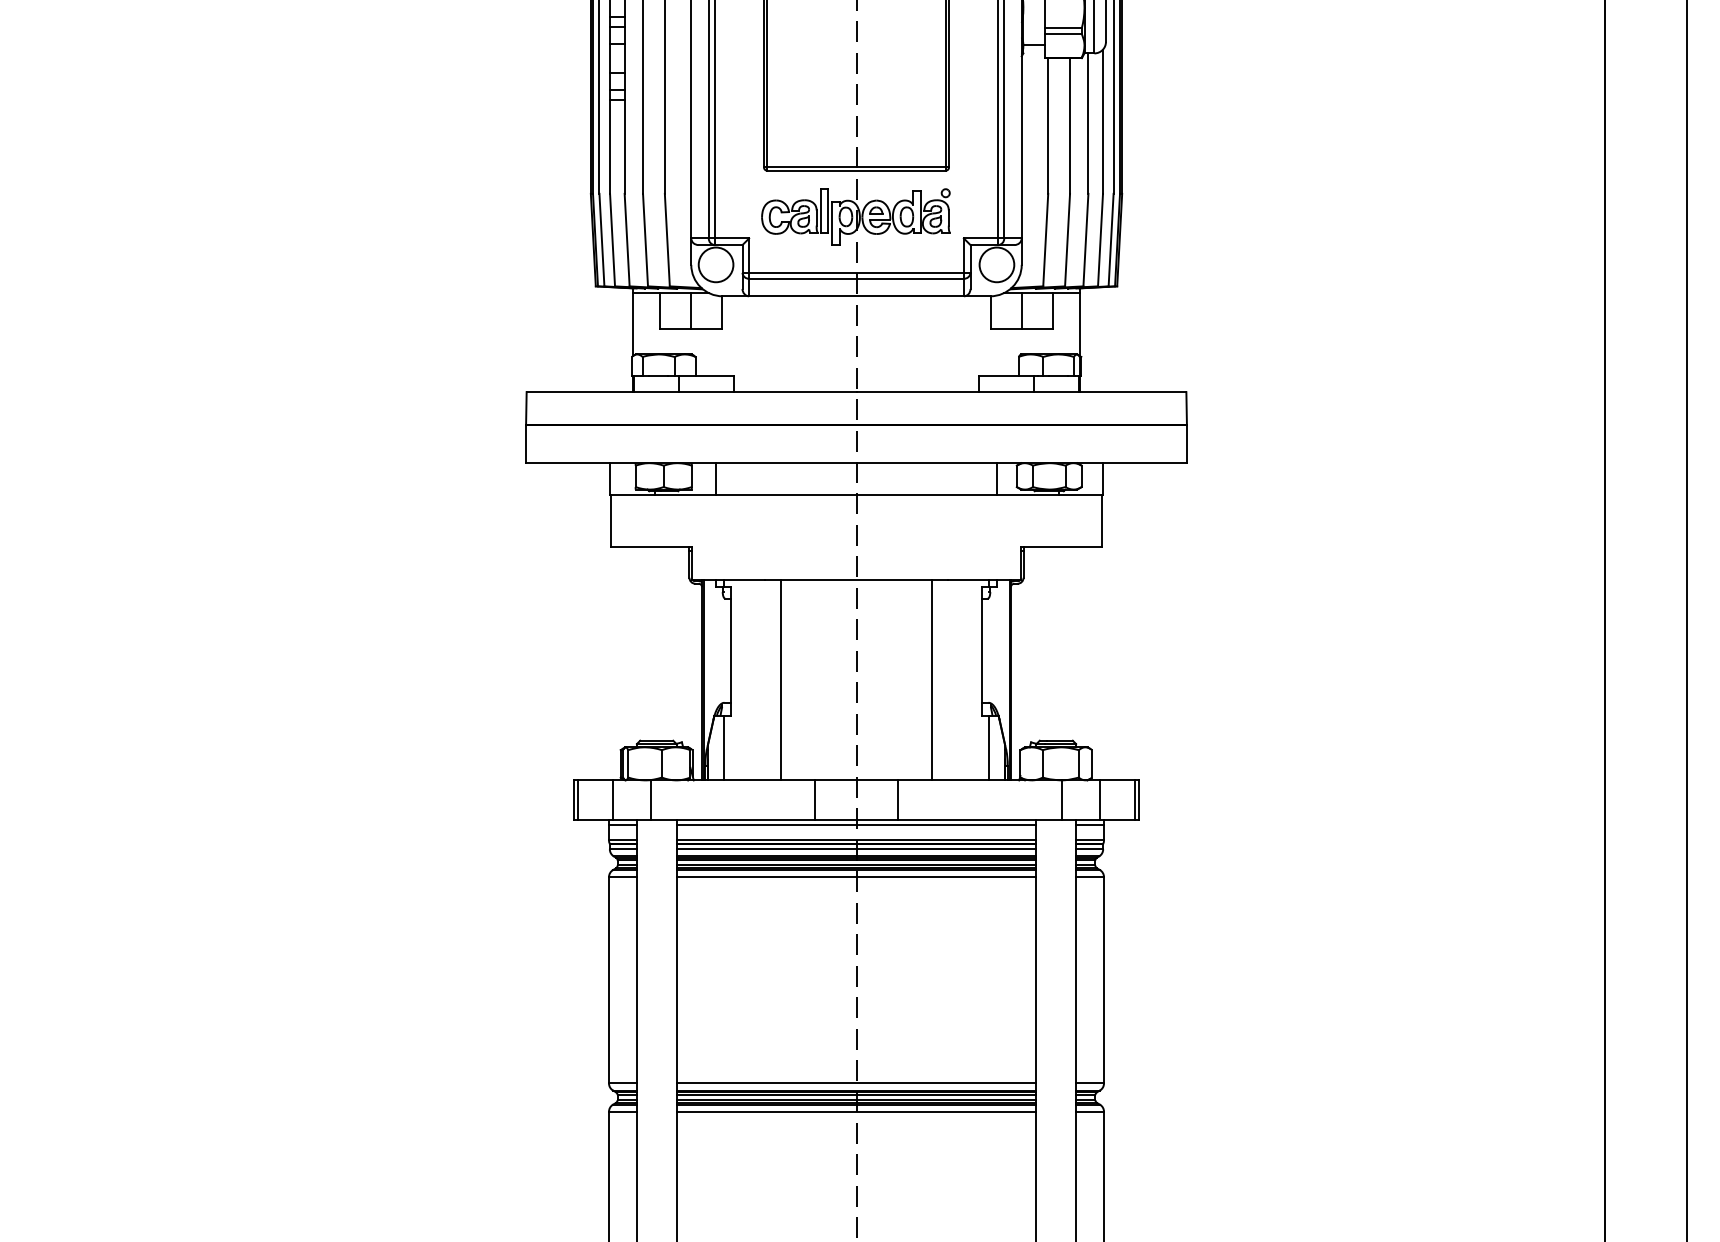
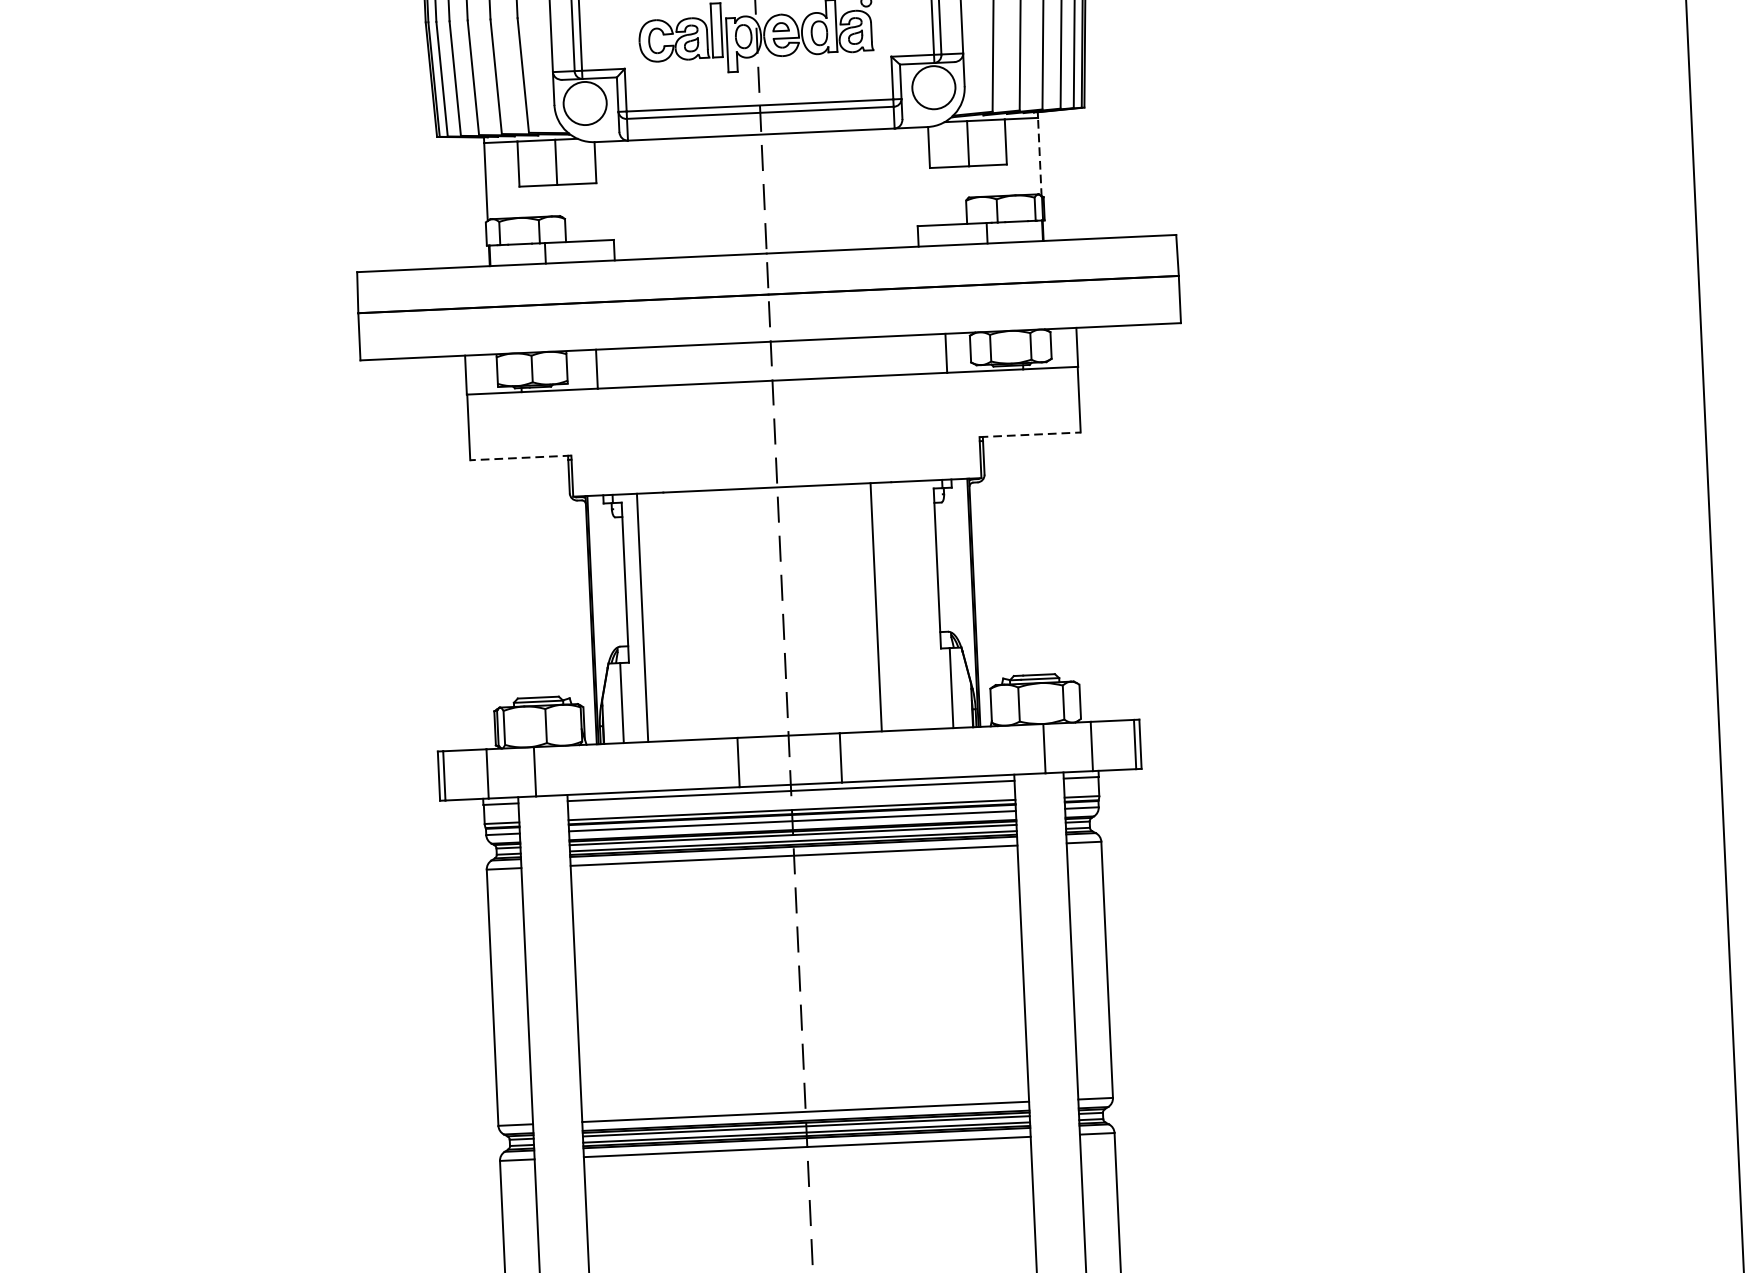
line: (1079, 324) -> (1039, 157), solid -> dashed
line: (651, 547) -> (520, 458), solid -> dashed
line: (1061, 547) -> (1029, 434), solid -> dashed
line: (781, 680) -> (642, 617), moved

